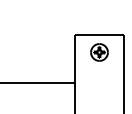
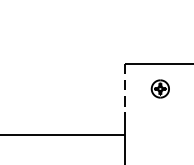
line: (75, 52) -> (125, 89), solid -> dashed
part: (99, 52) -> (160, 89), size x0.7

